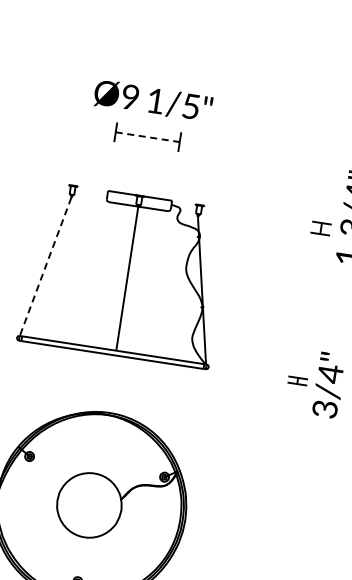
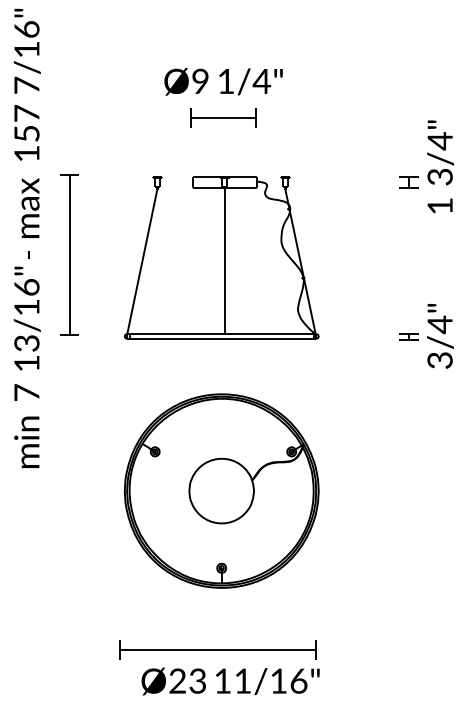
text: (190, 106) -> (261, 81), 1/5" -> 1/4"
line: (148, 137) -> (224, 118), dashed -> solid
line: (45, 266) -> (142, 261), dashed -> solid

